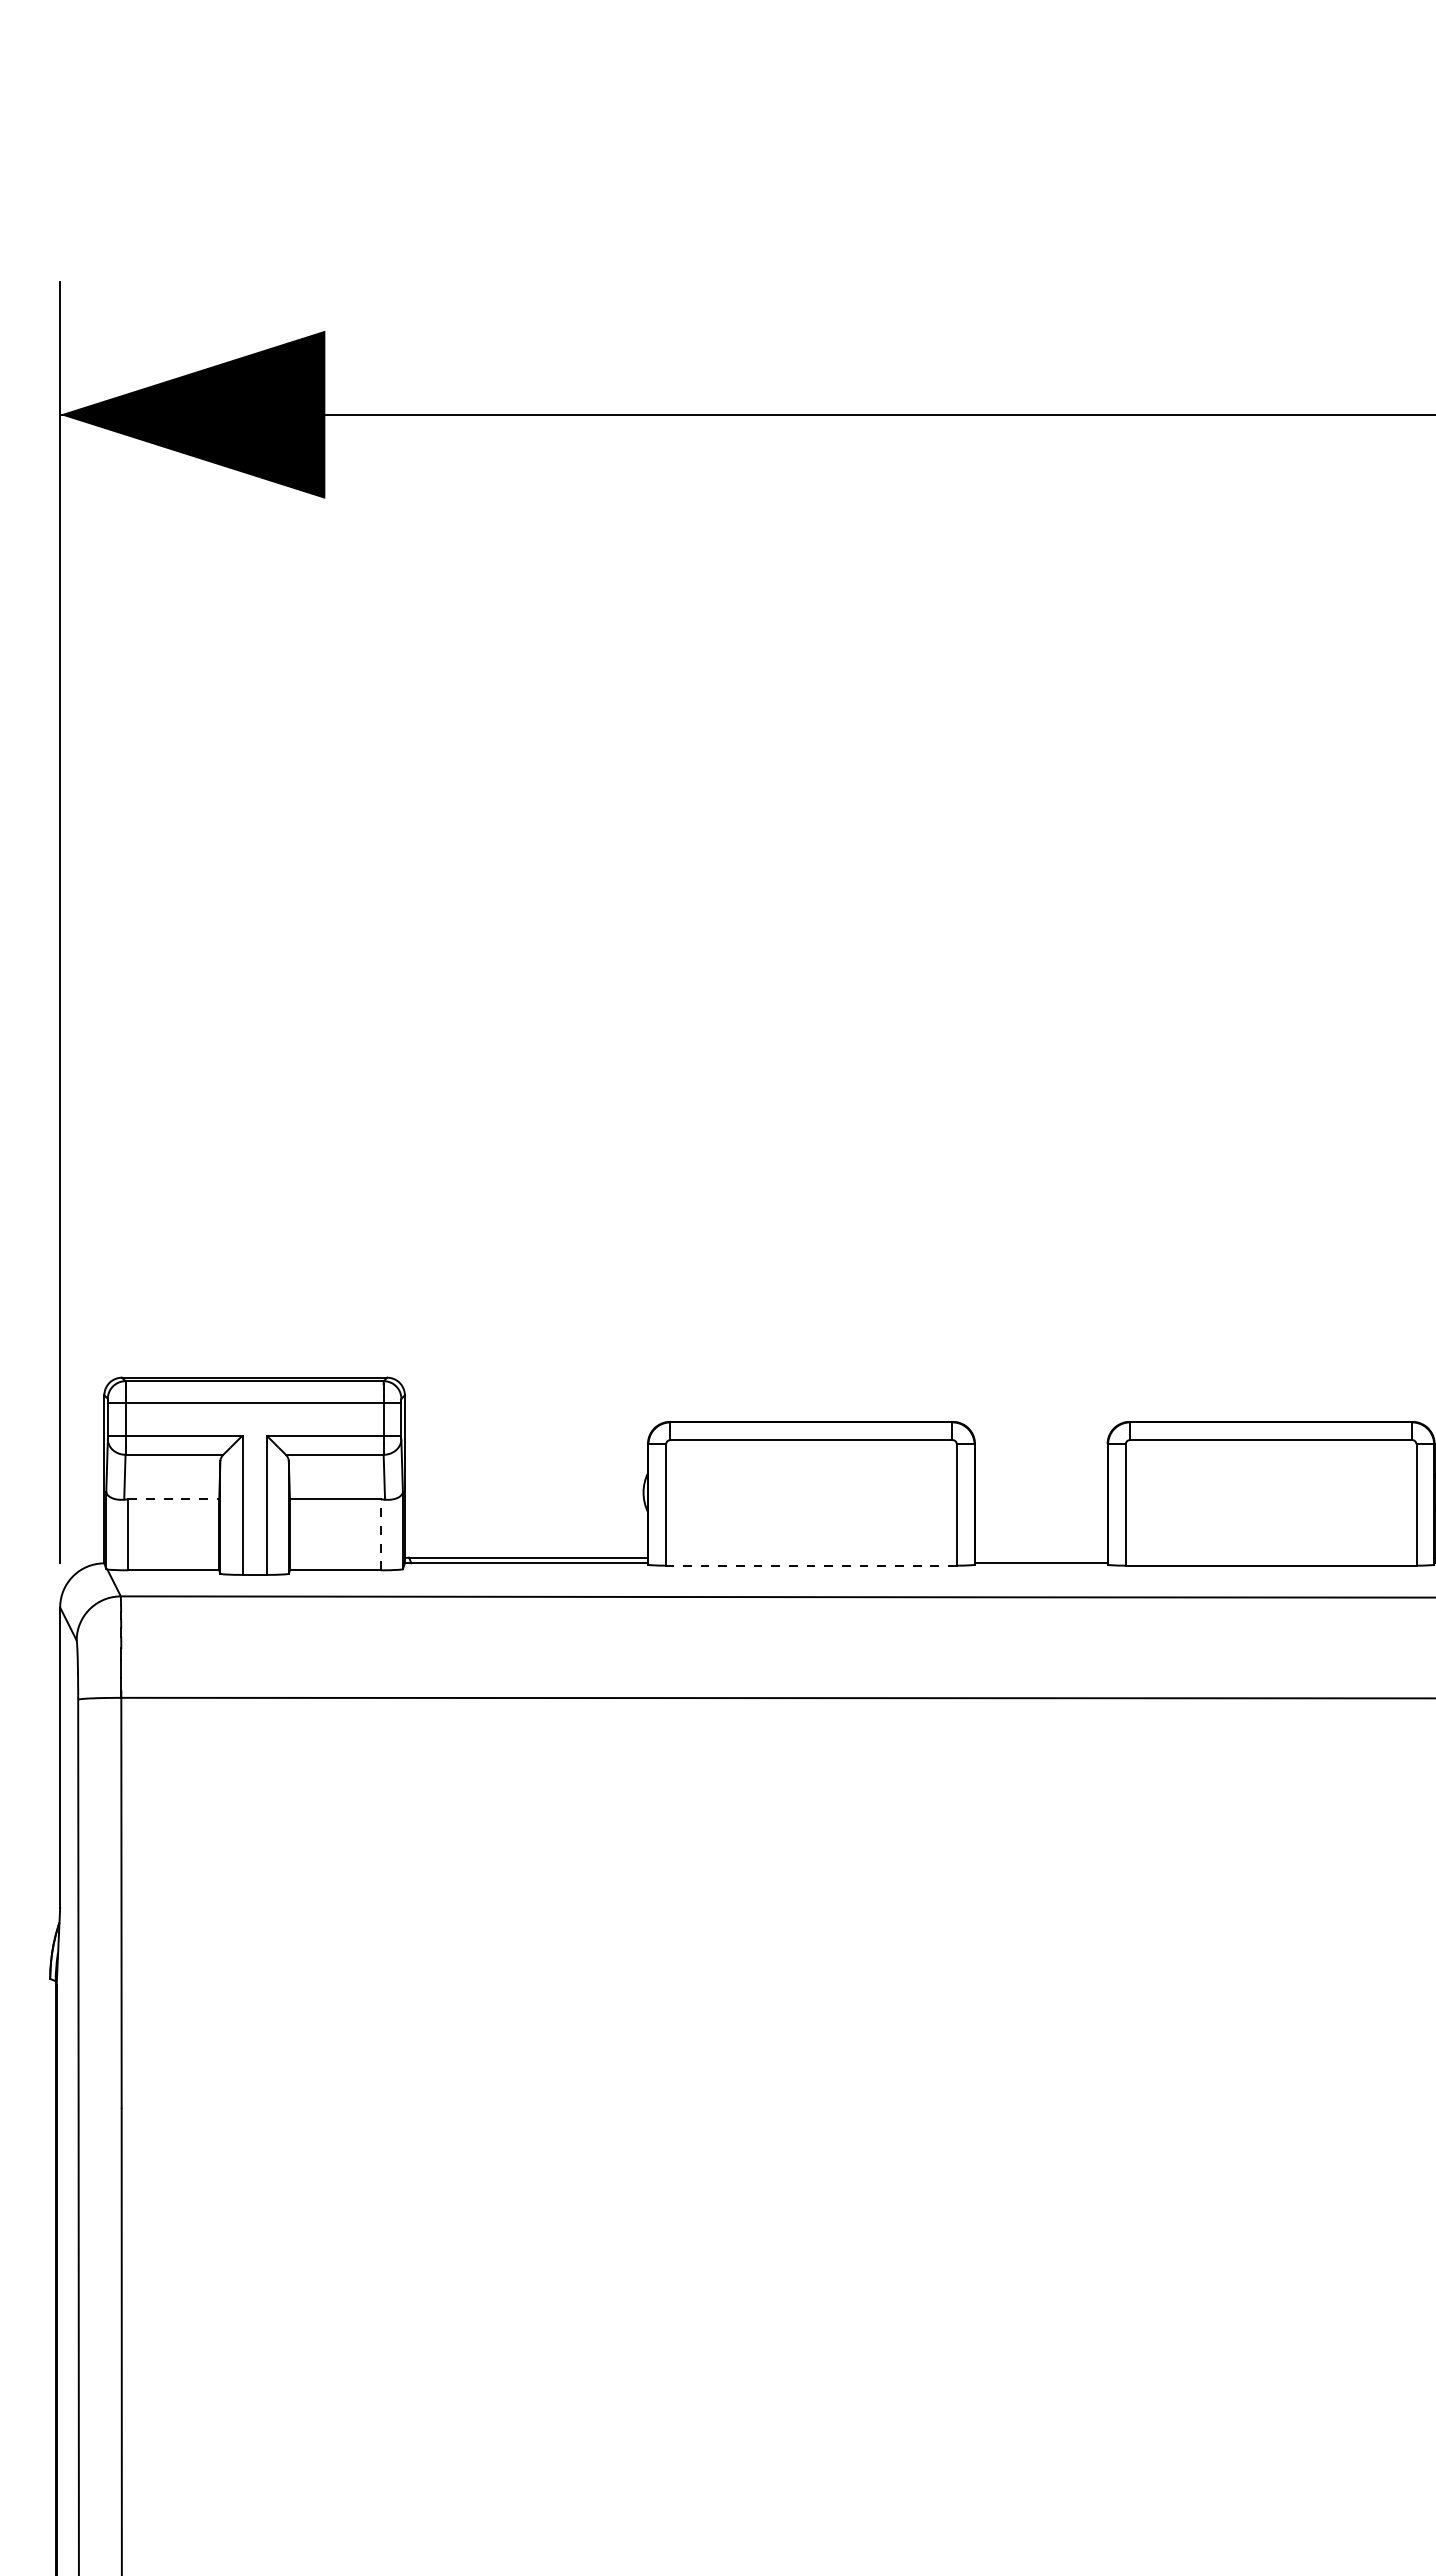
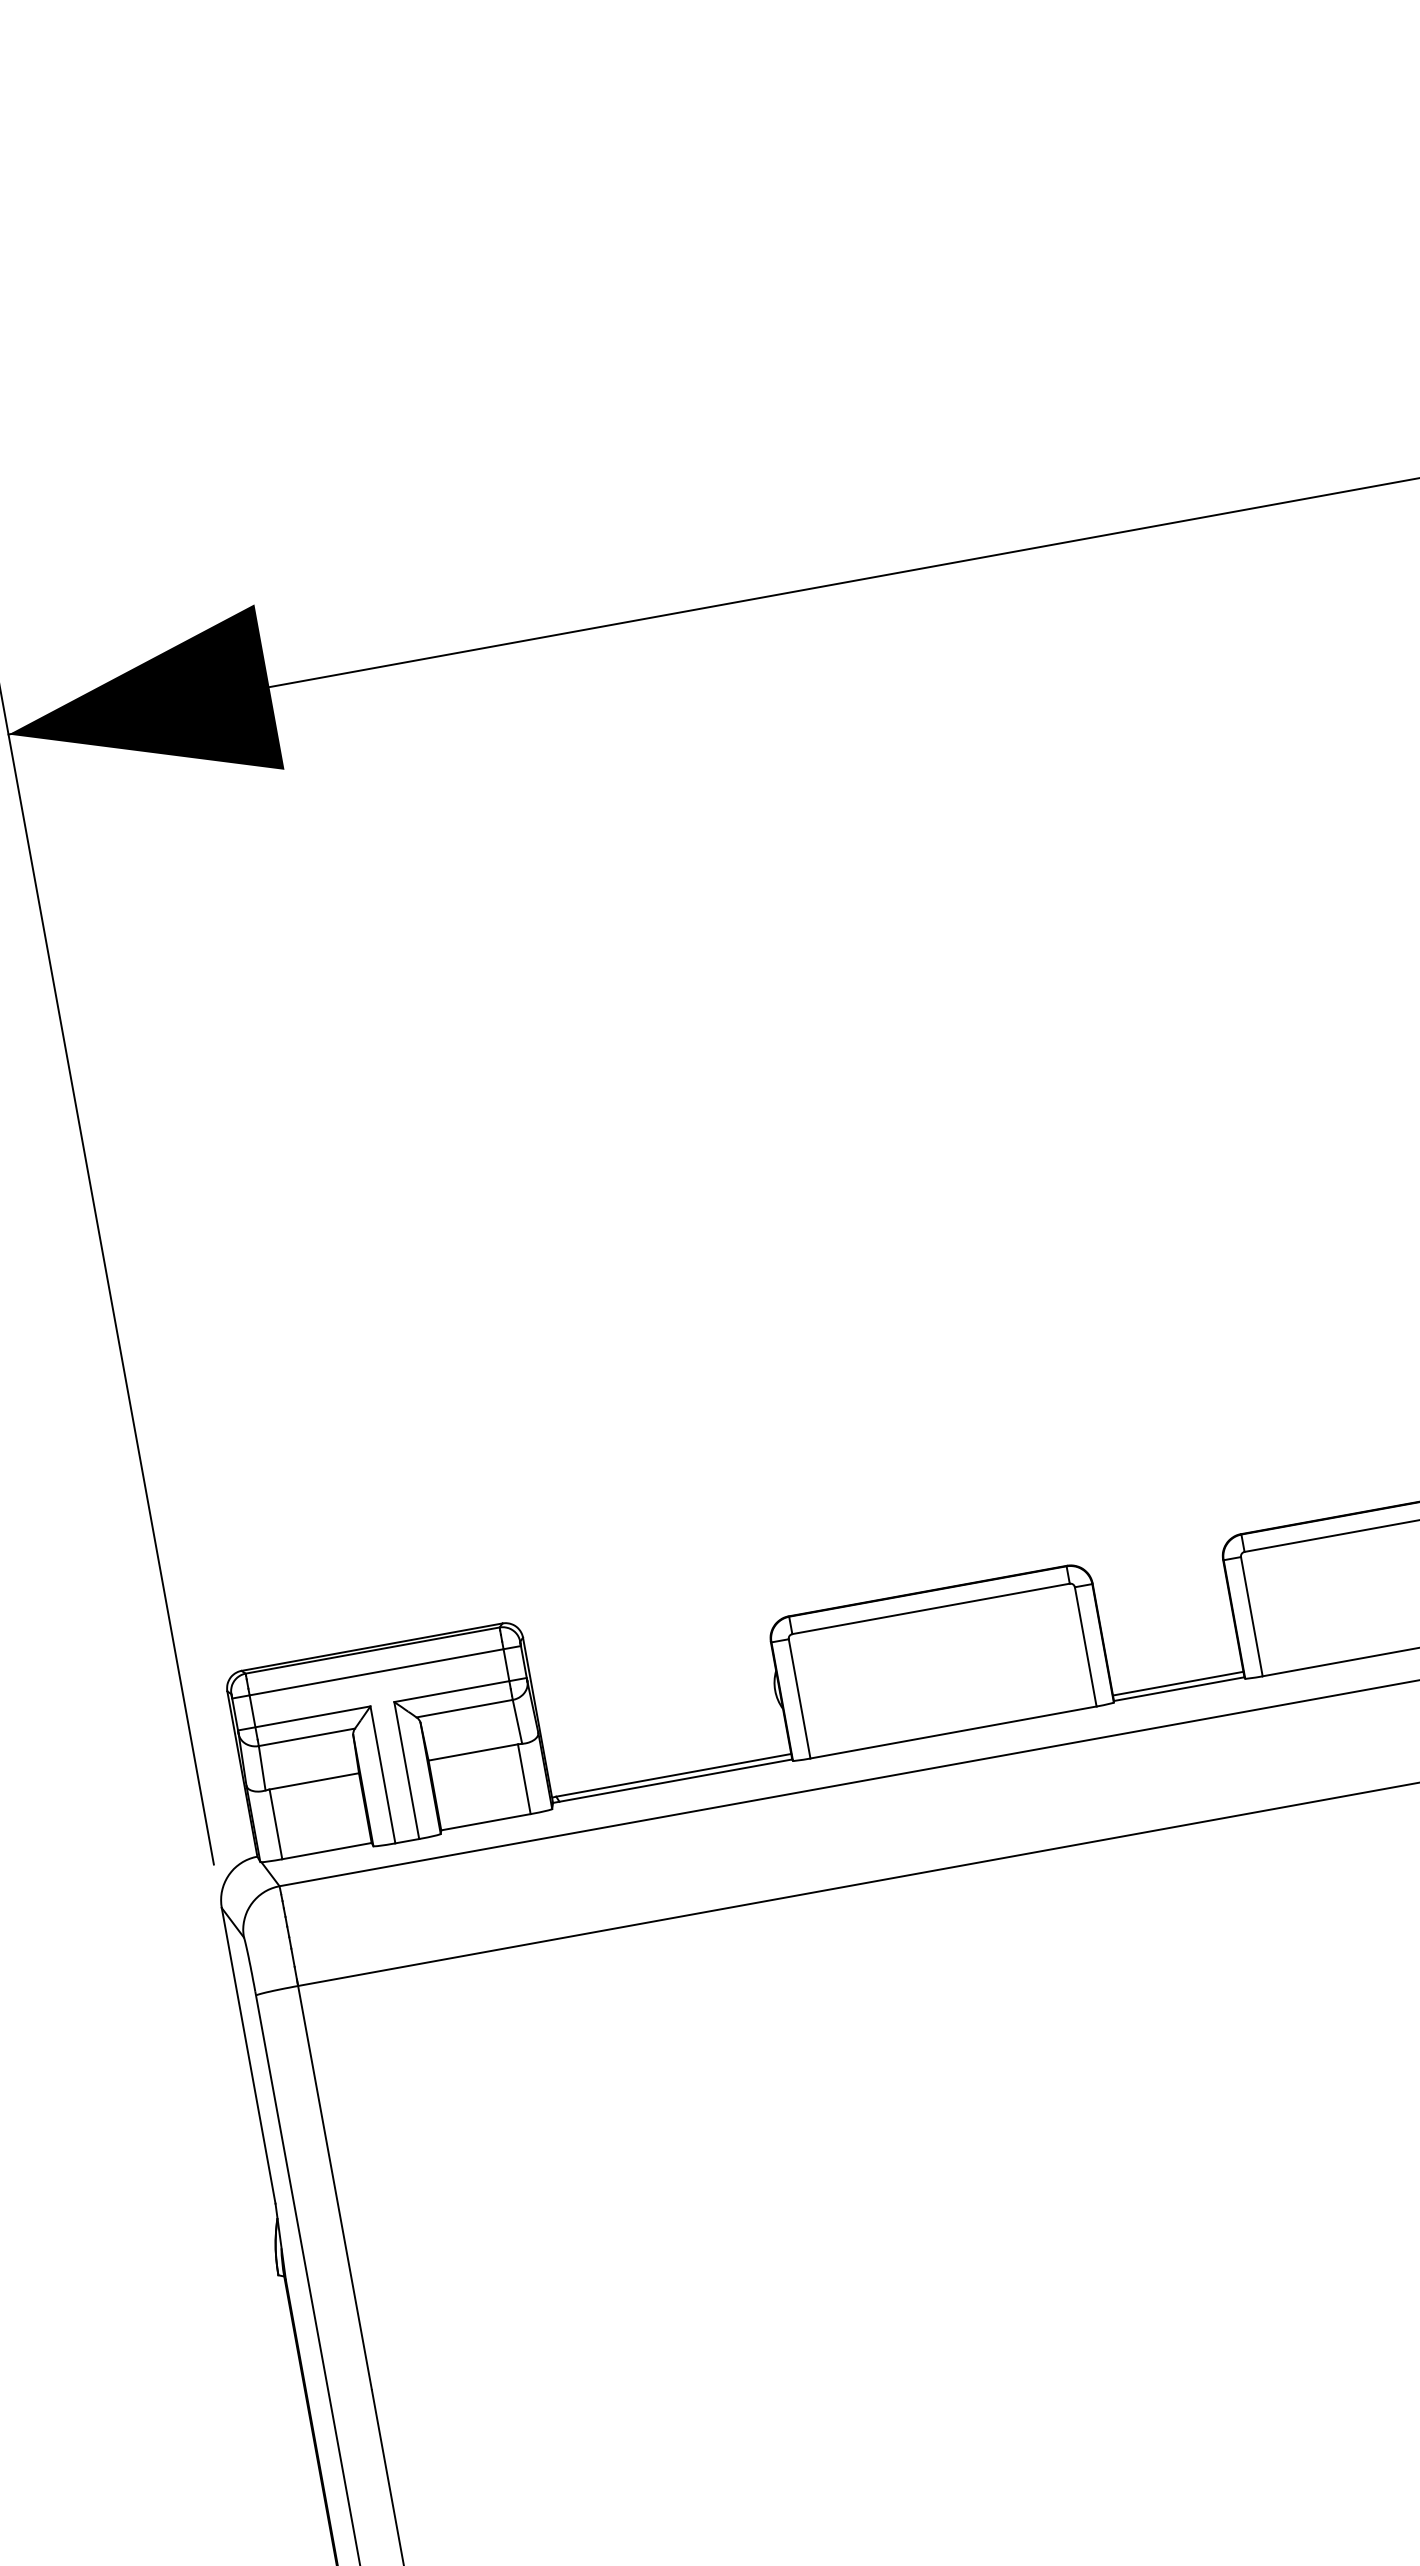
line: (174, 1499) -> (314, 1781), dashed -> solid
line: (380, 1534) -> (523, 1778), dashed -> solid
line: (1040, 1557) -> (1177, 1683), added
line: (810, 1565) -> (952, 1732), dashed -> solid

